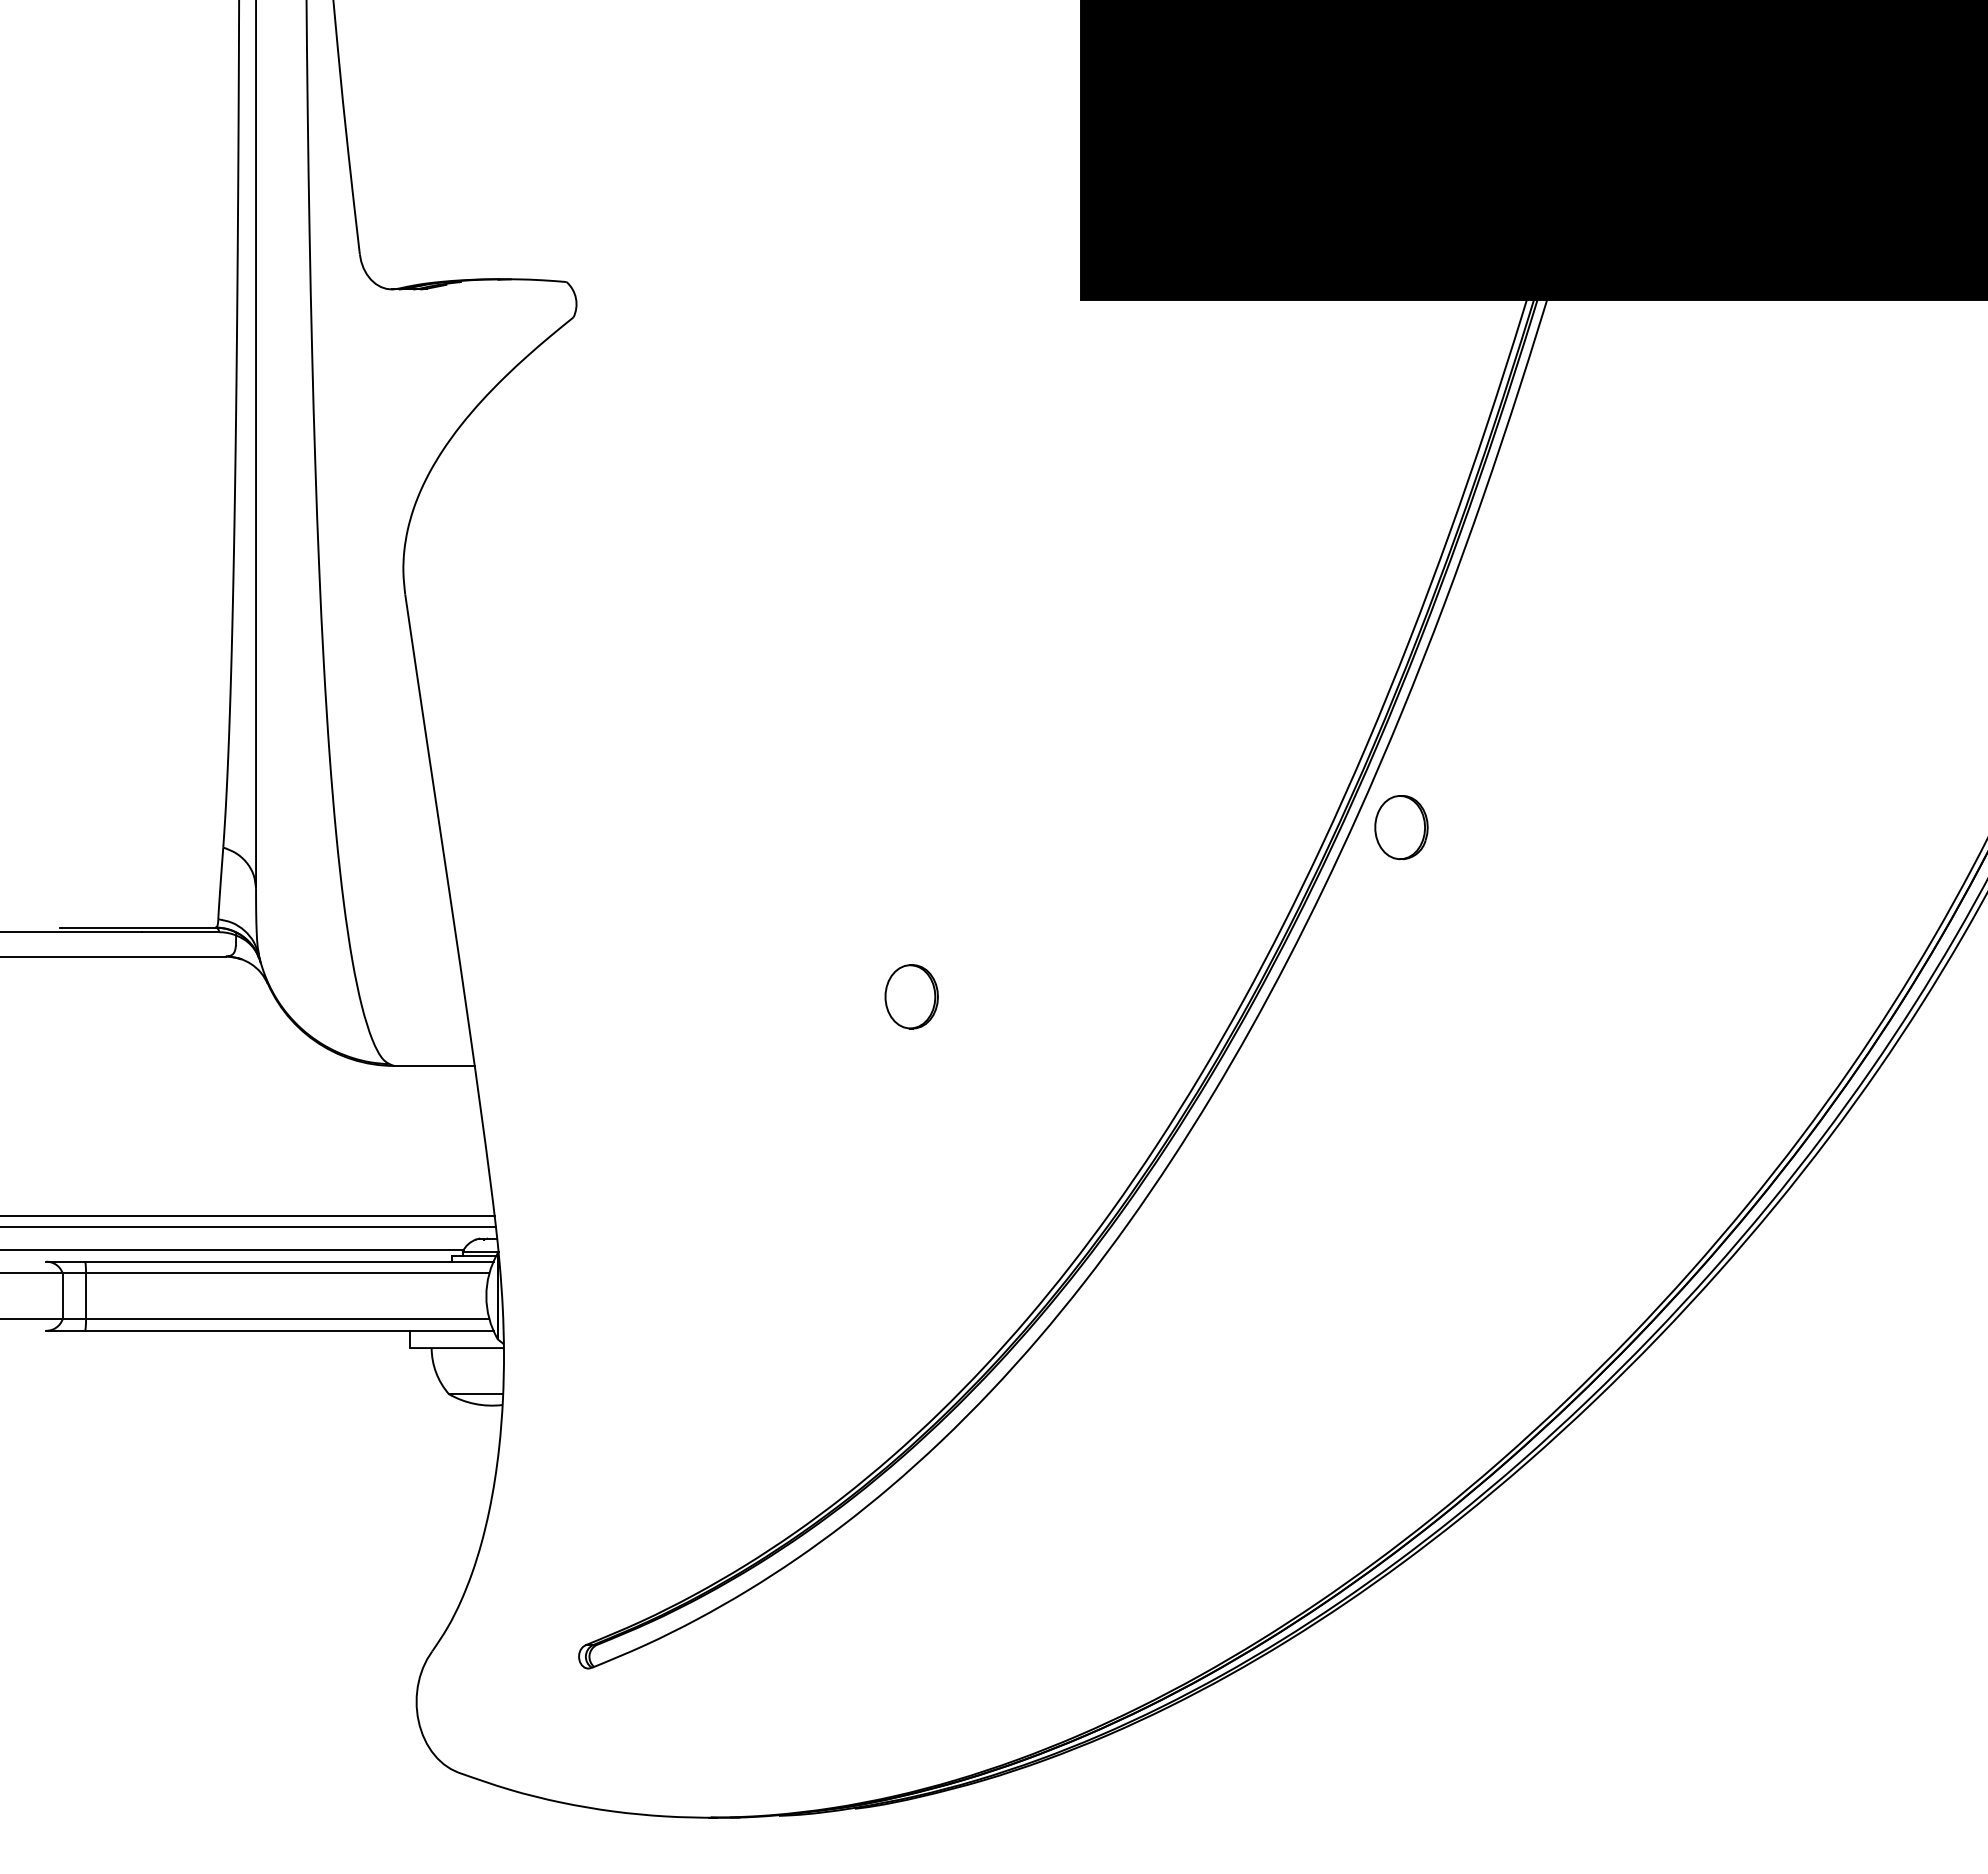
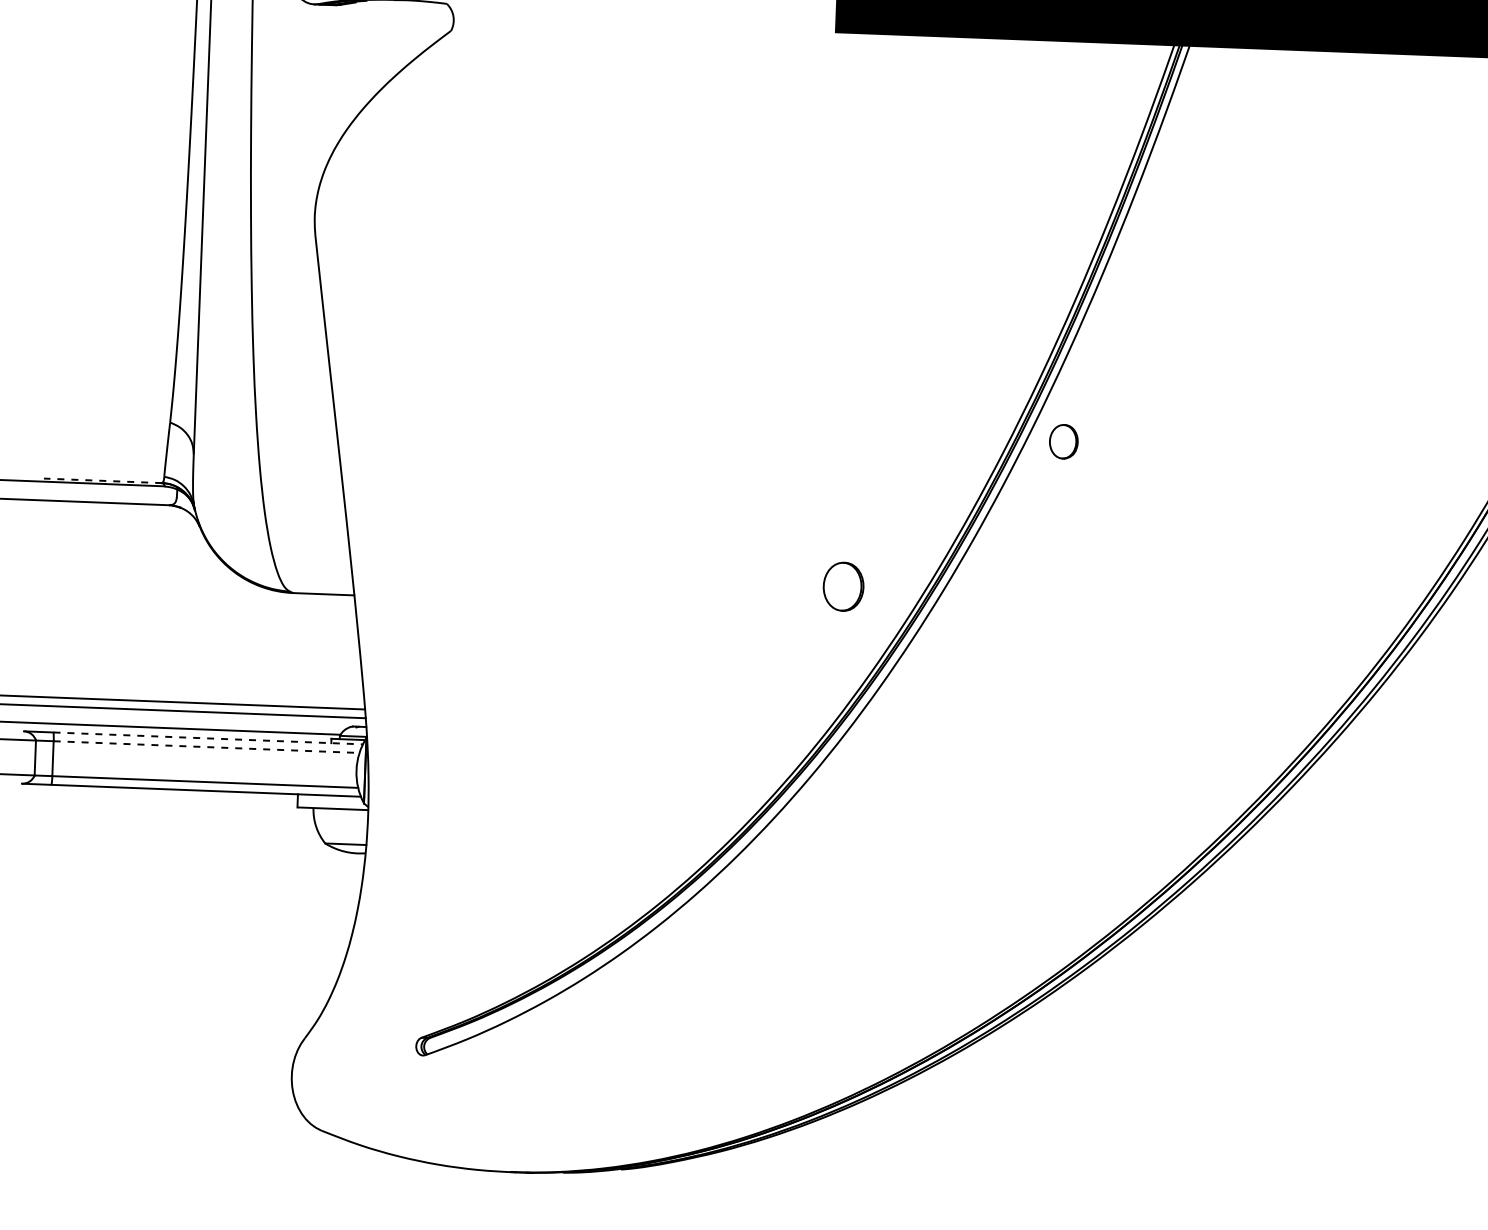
part: (1401, 827) -> (1063, 441), size x0.7
line: (137, 927) -> (102, 480), solid -> dashed
part: (911, 996) -> (843, 586), moved
line: (289, 1261) -> (208, 738), solid -> dashed
line: (287, 1273) -> (206, 747), solid -> dashed

